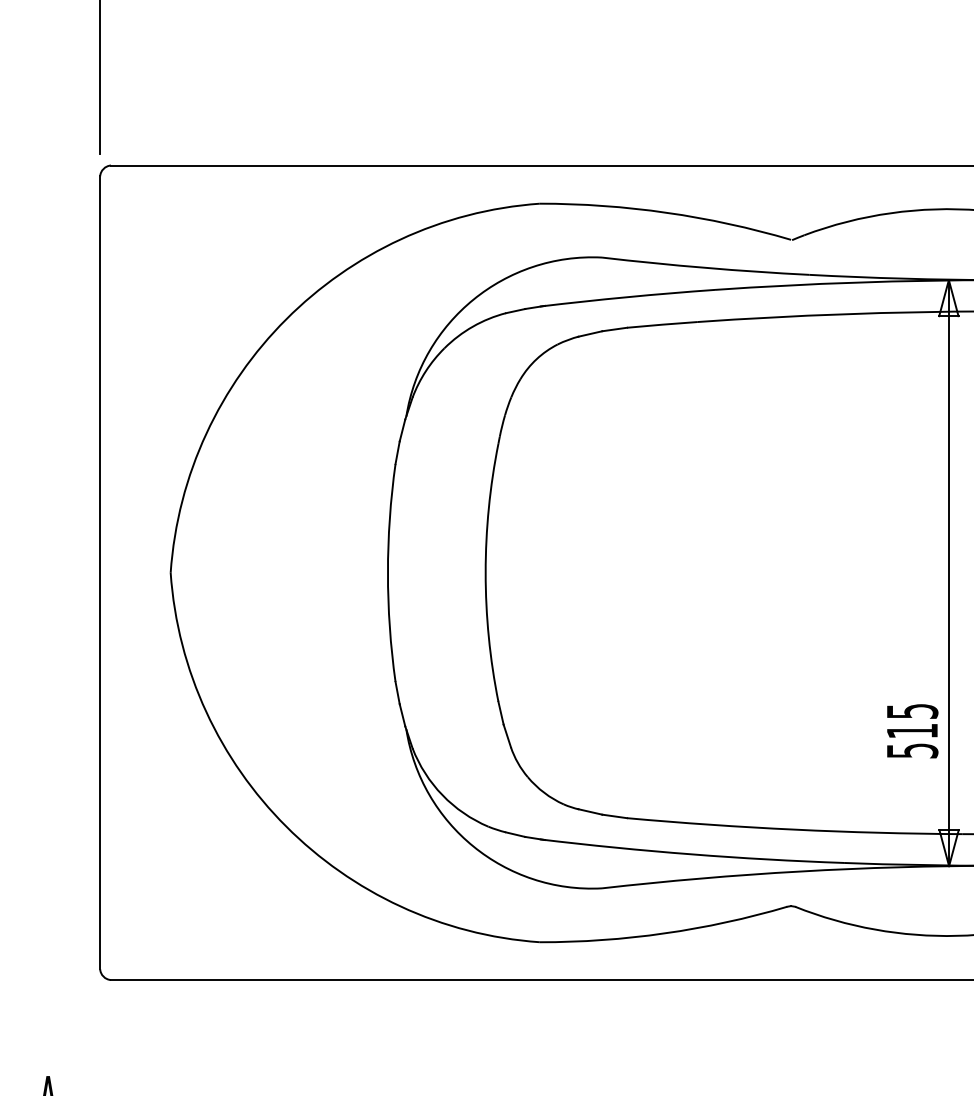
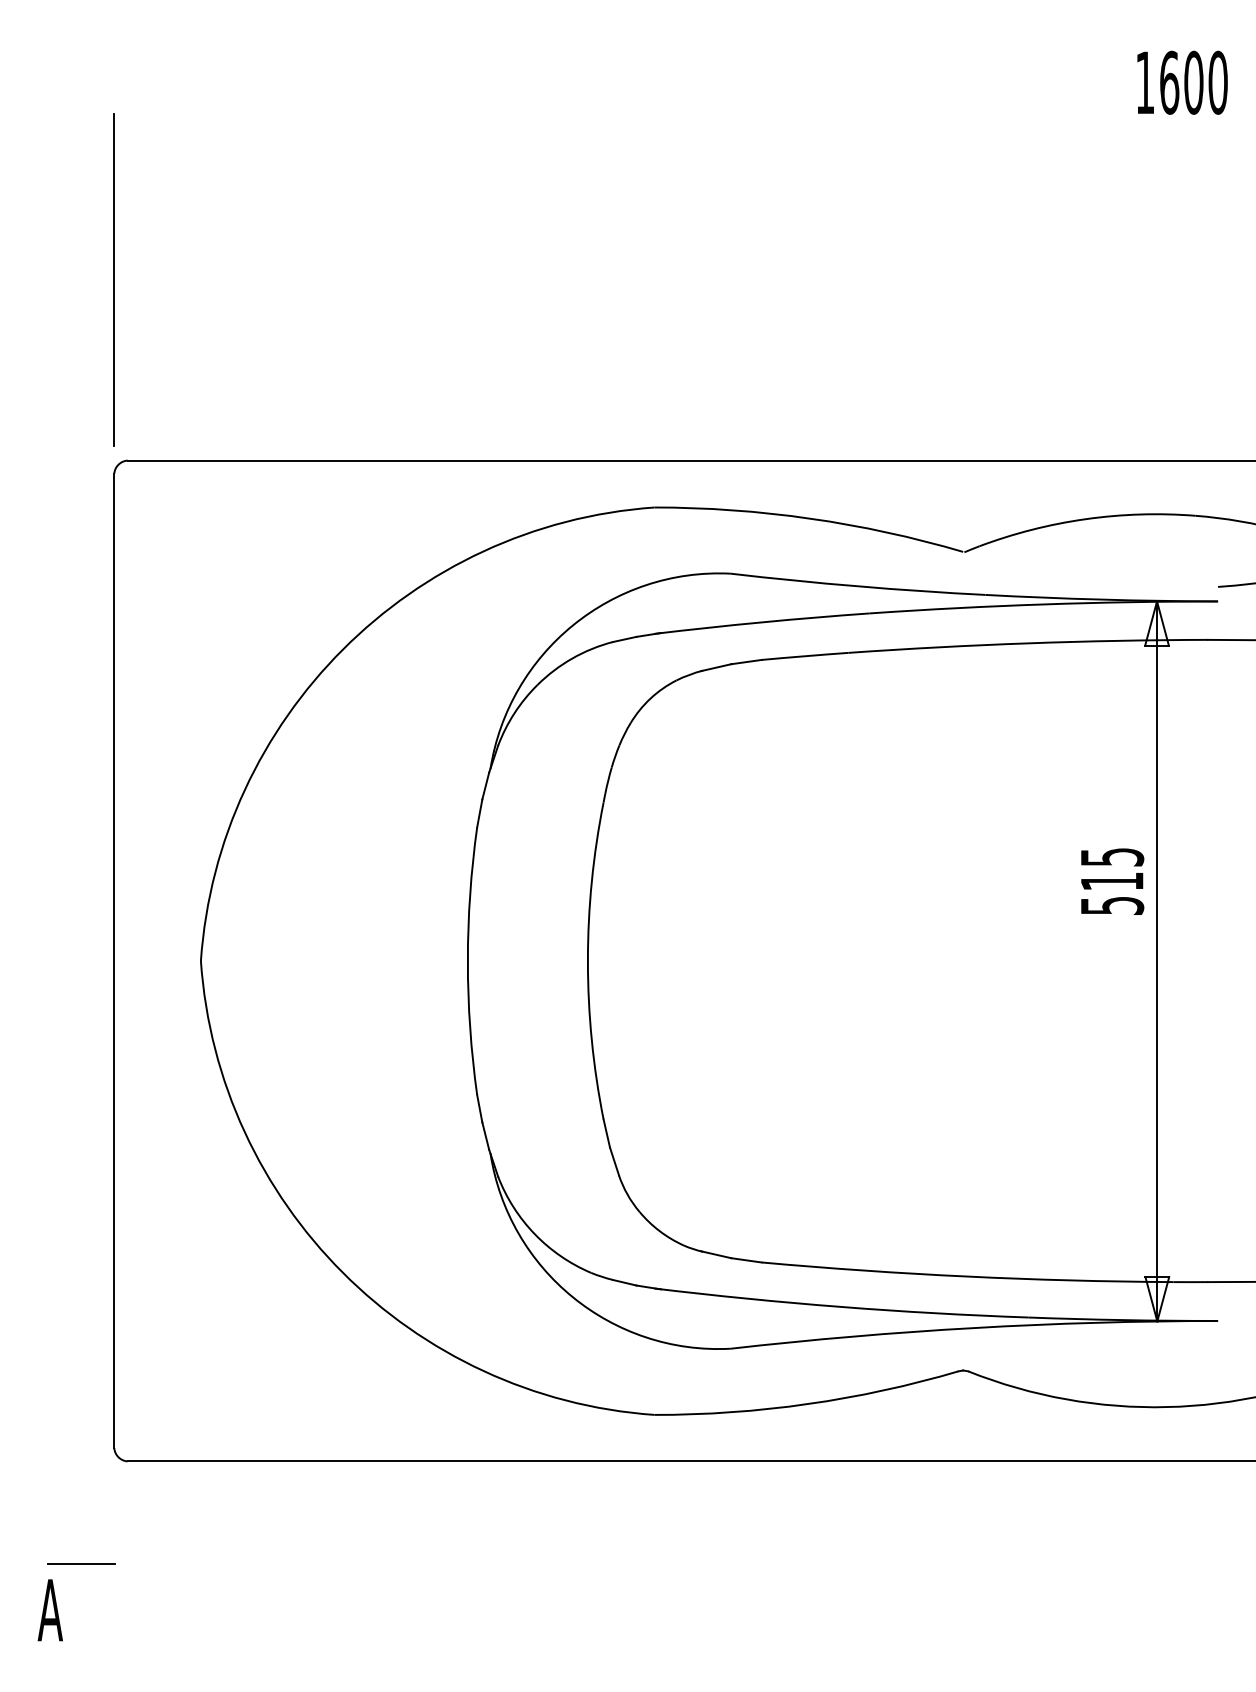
text: (912, 731) -> (1112, 881), moved
line: (73, 1063) -> (81, 1563), added

